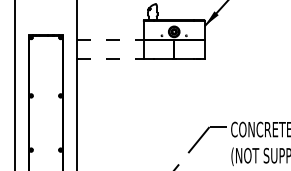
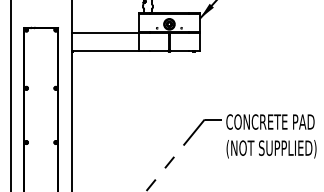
line: (110, 40) -> (105, 32), dashed -> solid
line: (110, 59) -> (105, 51), dashed -> solid

